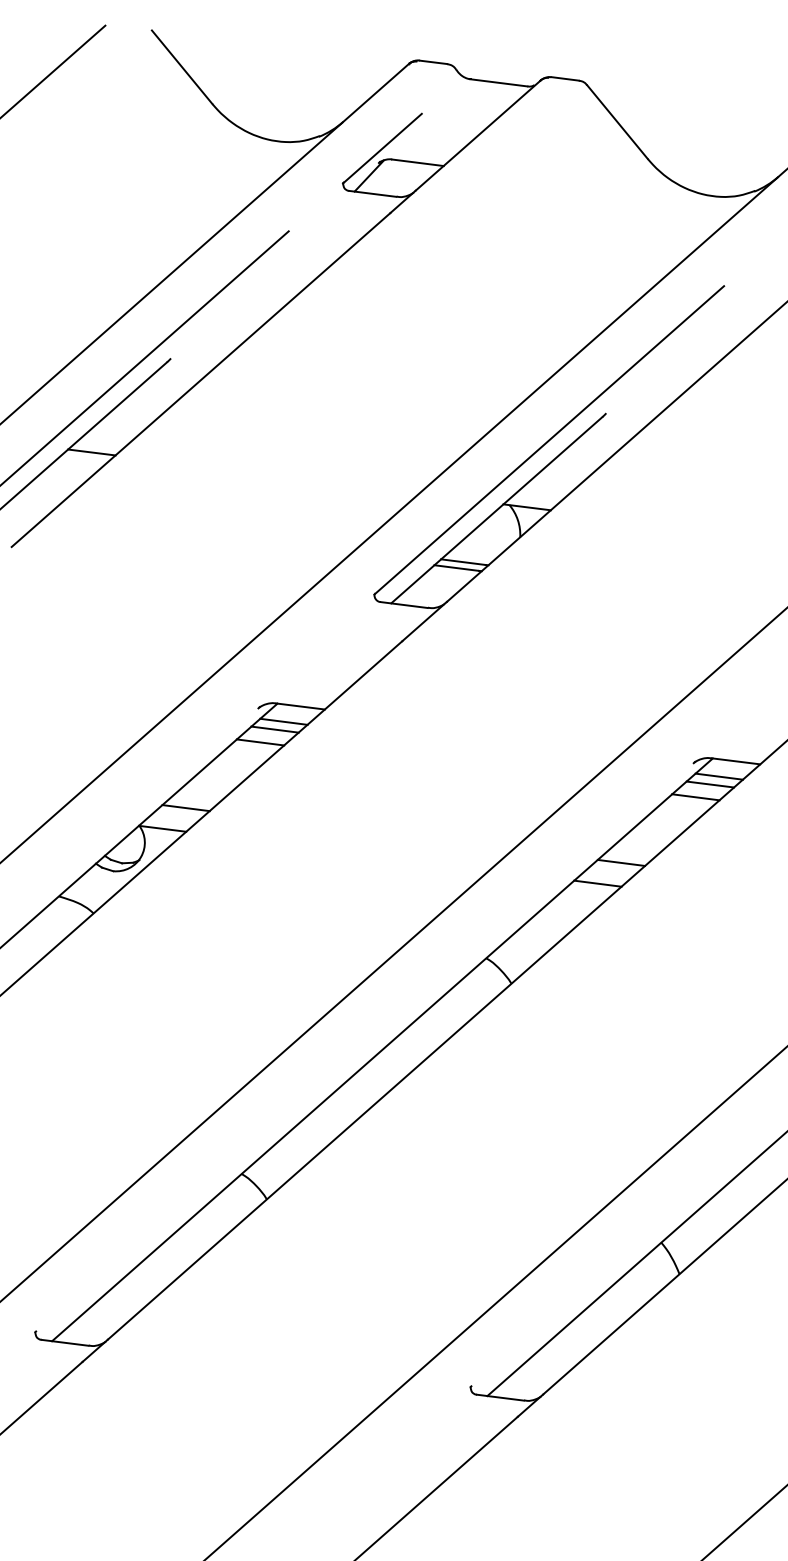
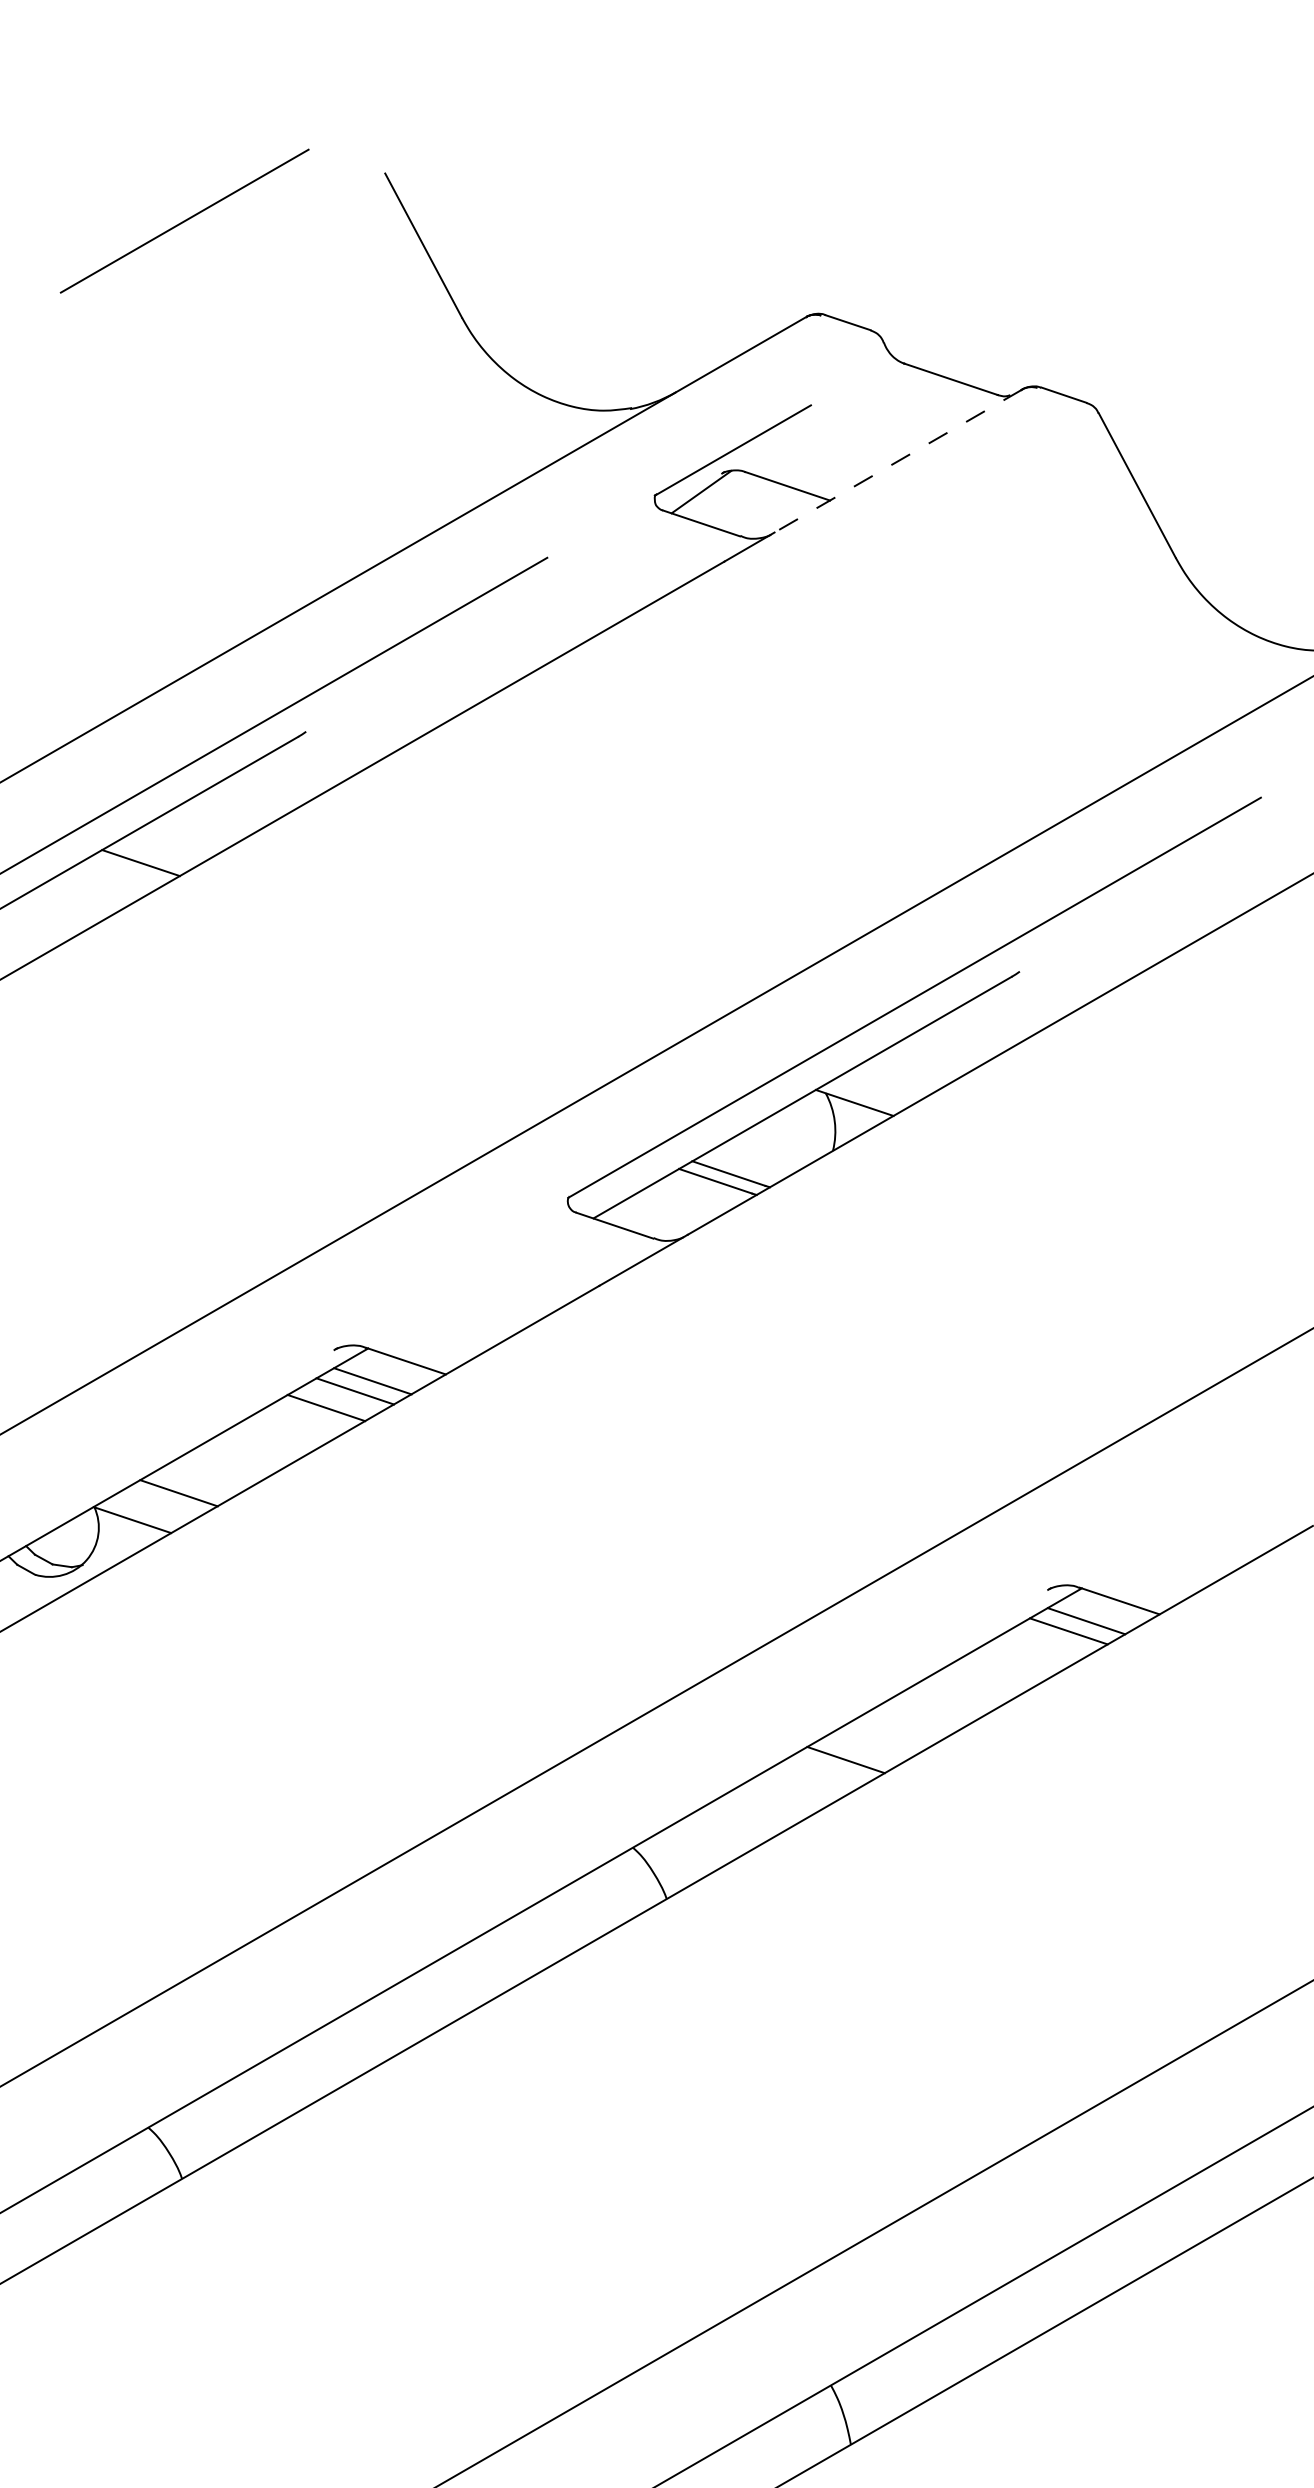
line: (477, 135) -> (897, 460), solid -> dashed
line: (695, 797) -> (1039, 1648), removed
line: (621, 862) -> (892, 1732), removed

